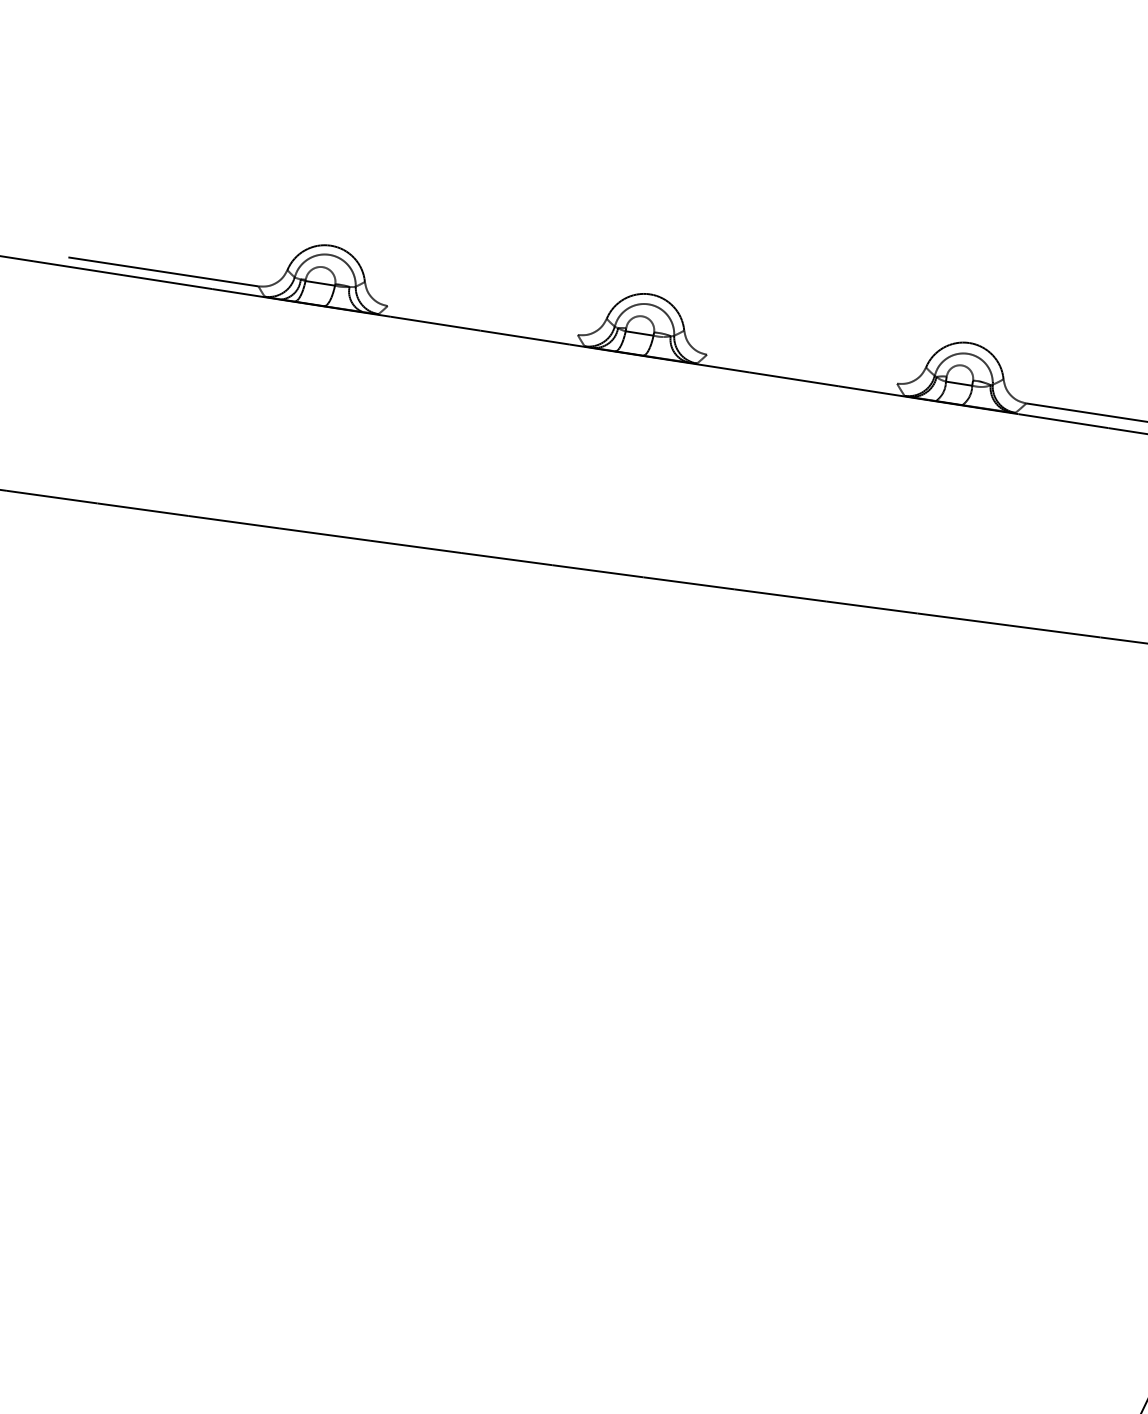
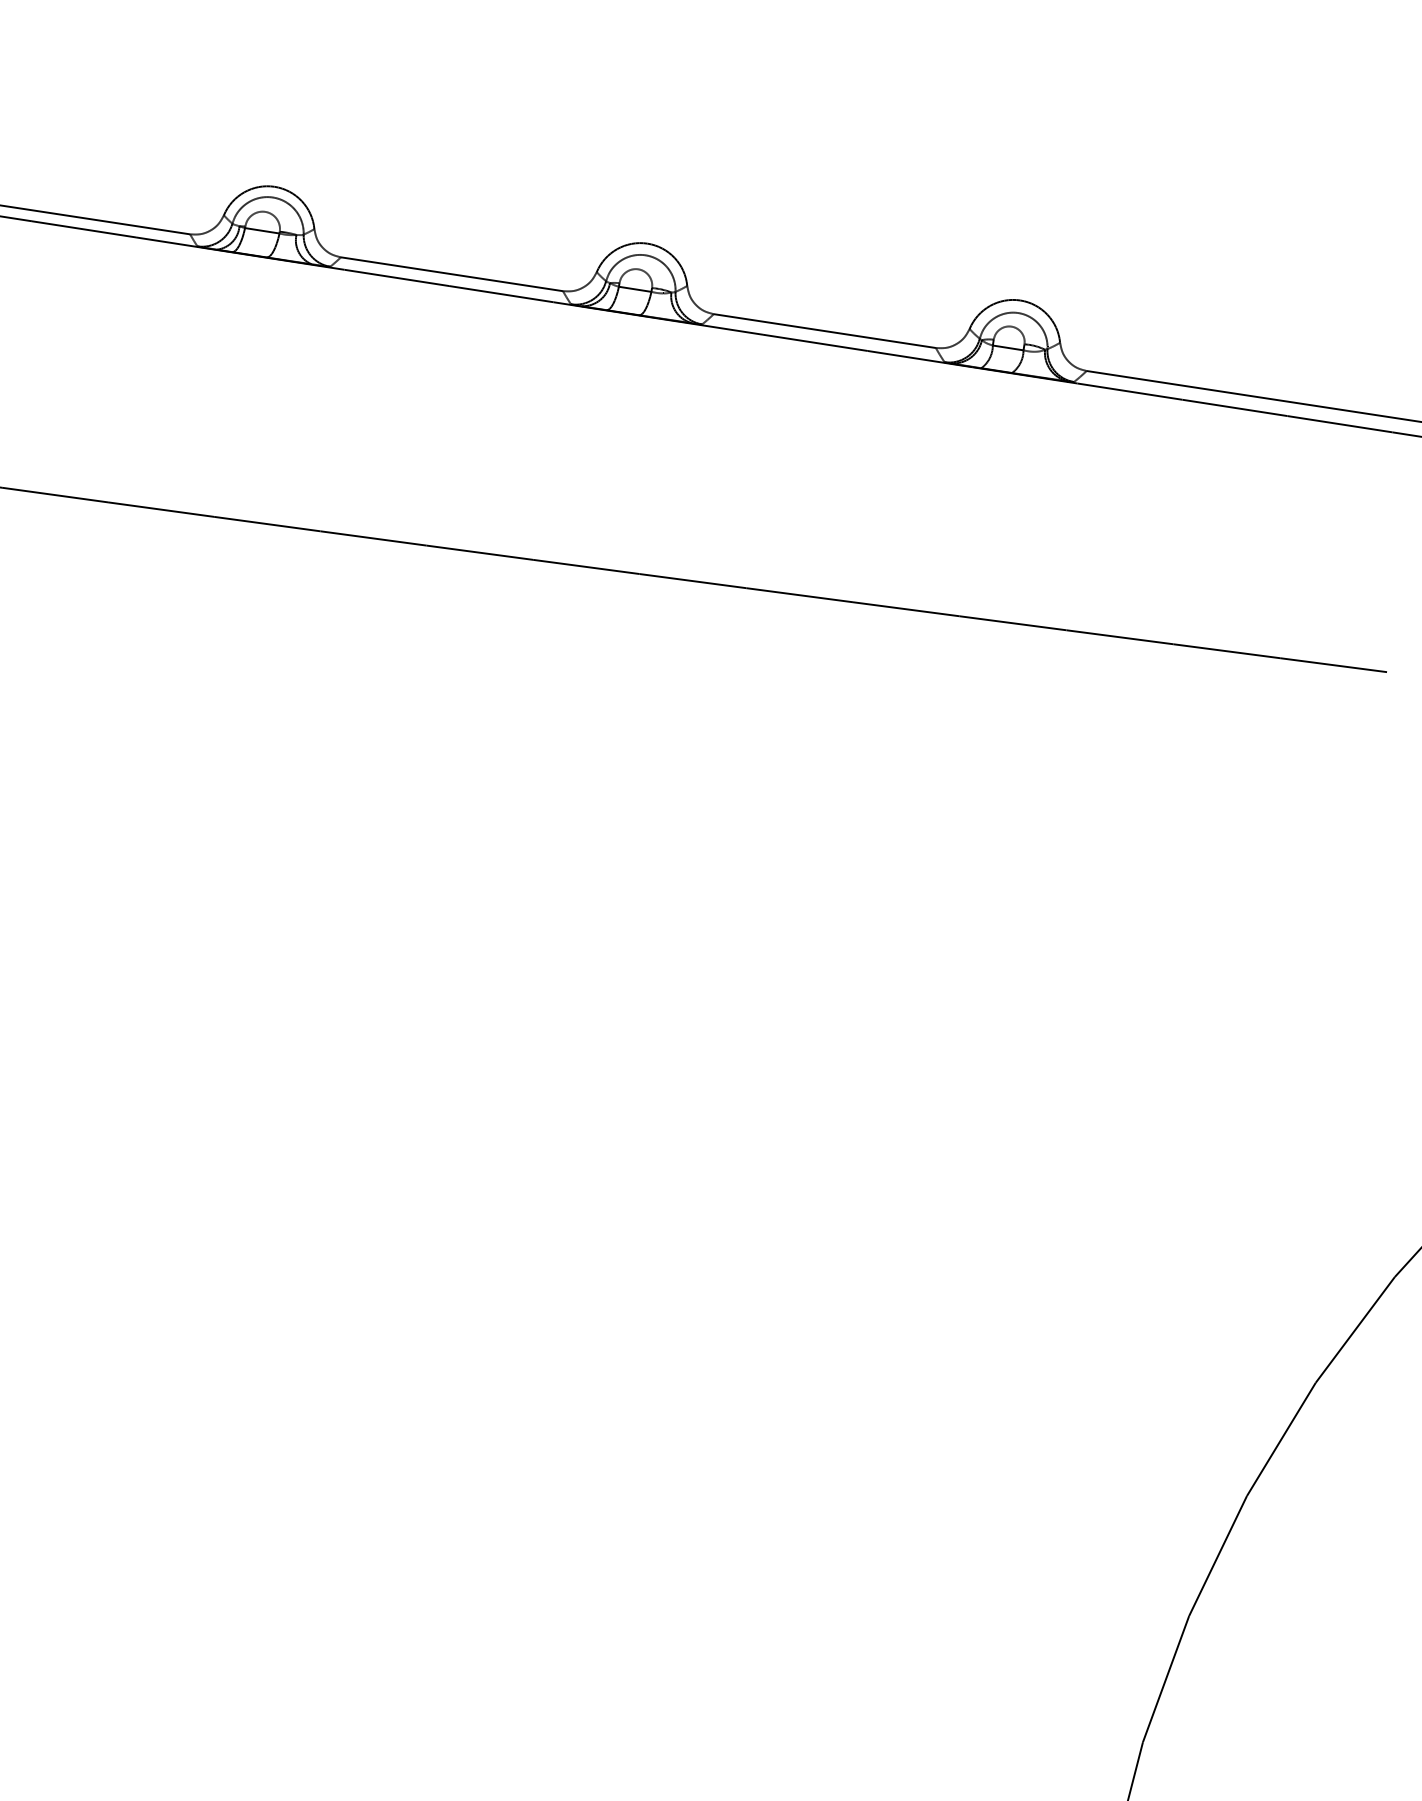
line: (482, 320) -> (451, 274), added
line: (801, 369) -> (824, 331), added

